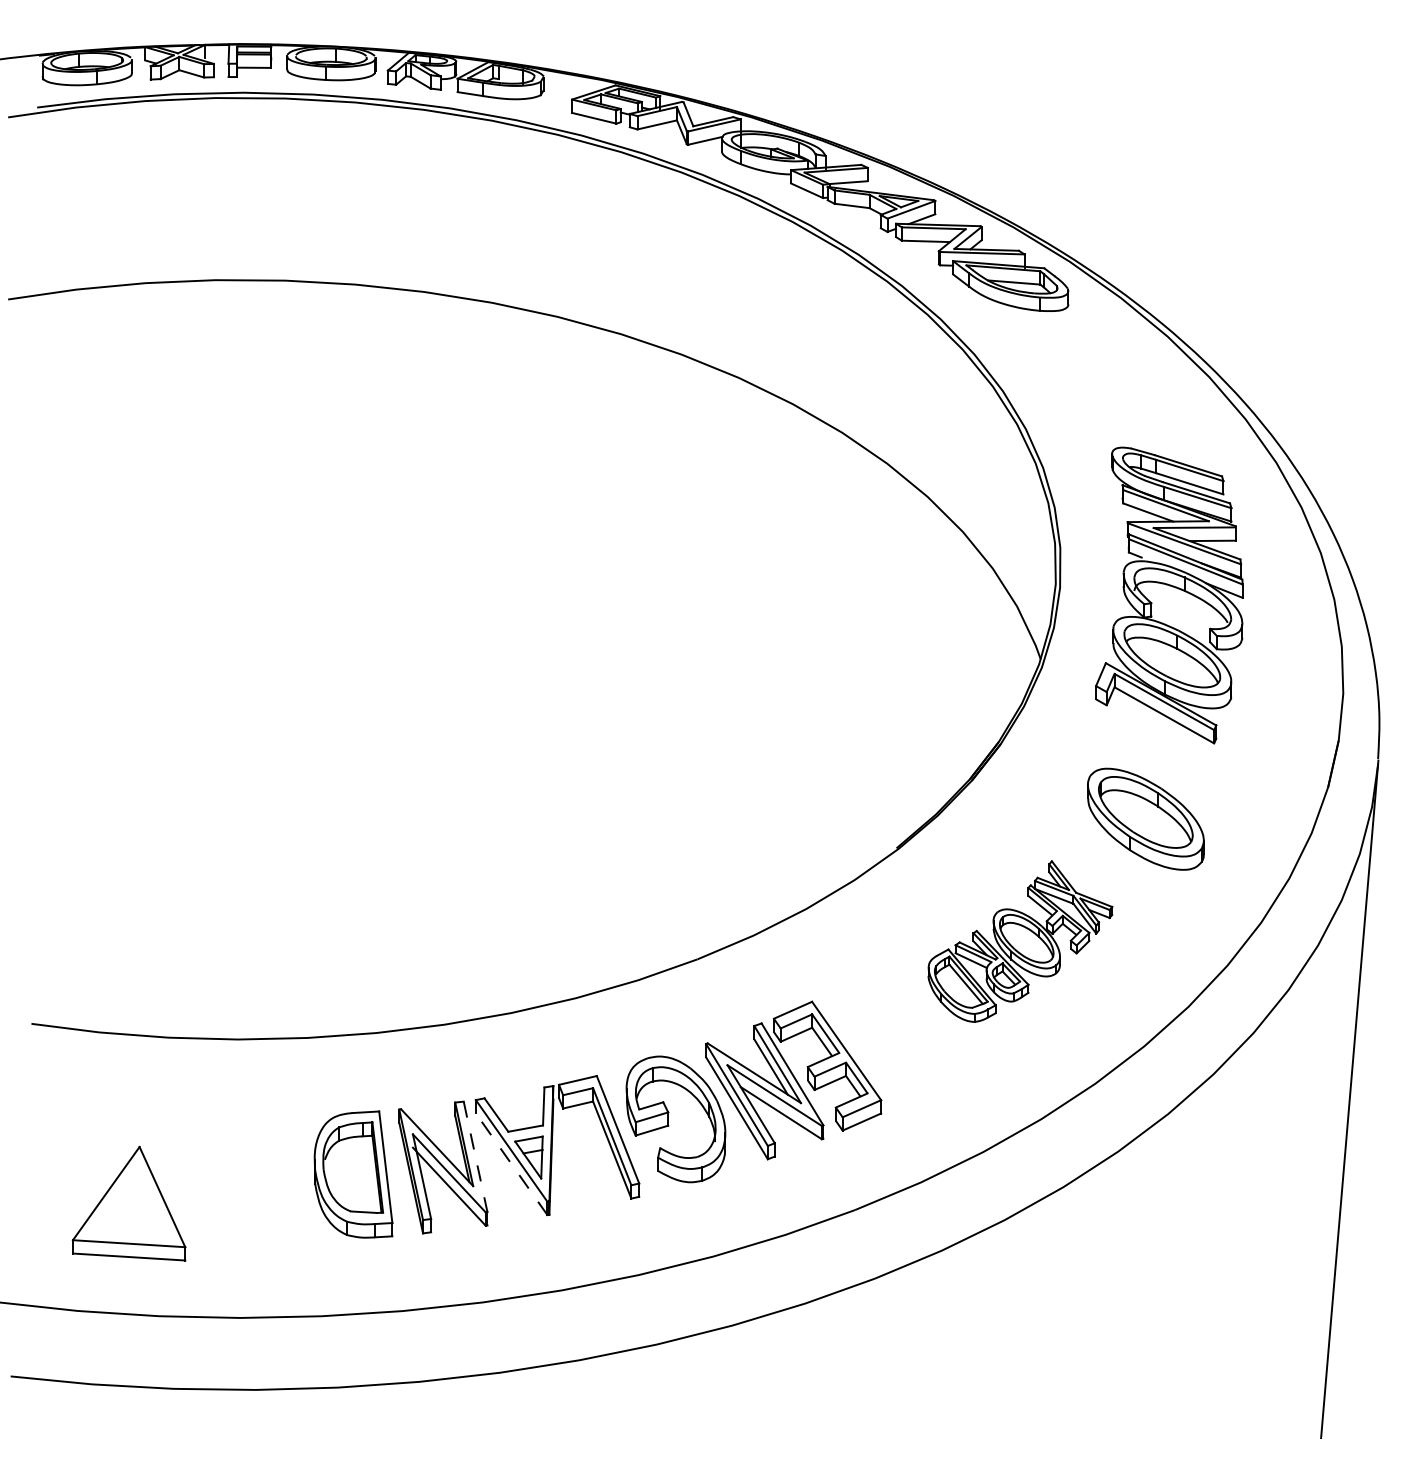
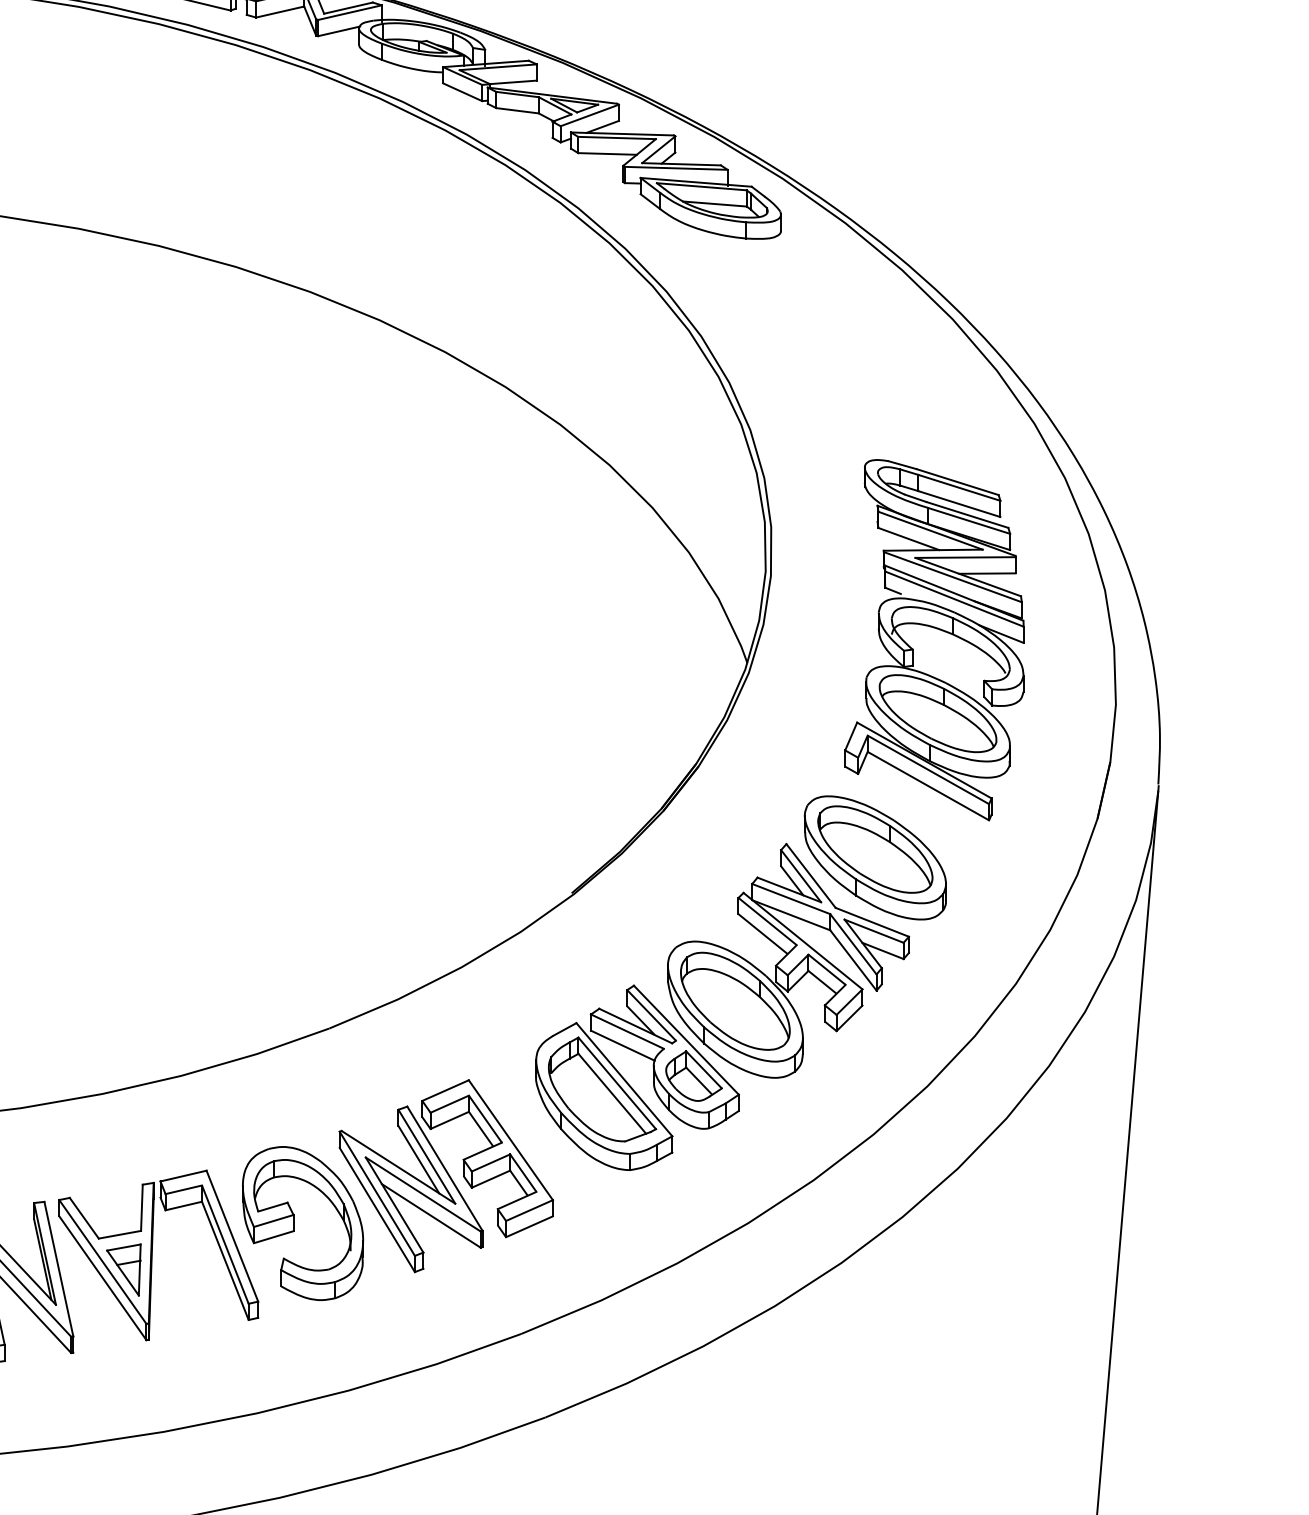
part: (1172, 587) -> (938, 630), moved
part: (1020, 941) -> (722, 1006), size x1.67
line: (475, 1156) -> (58, 1268), dashed -> solid
line: (511, 1163) -> (102, 1277), dashed -> solid

